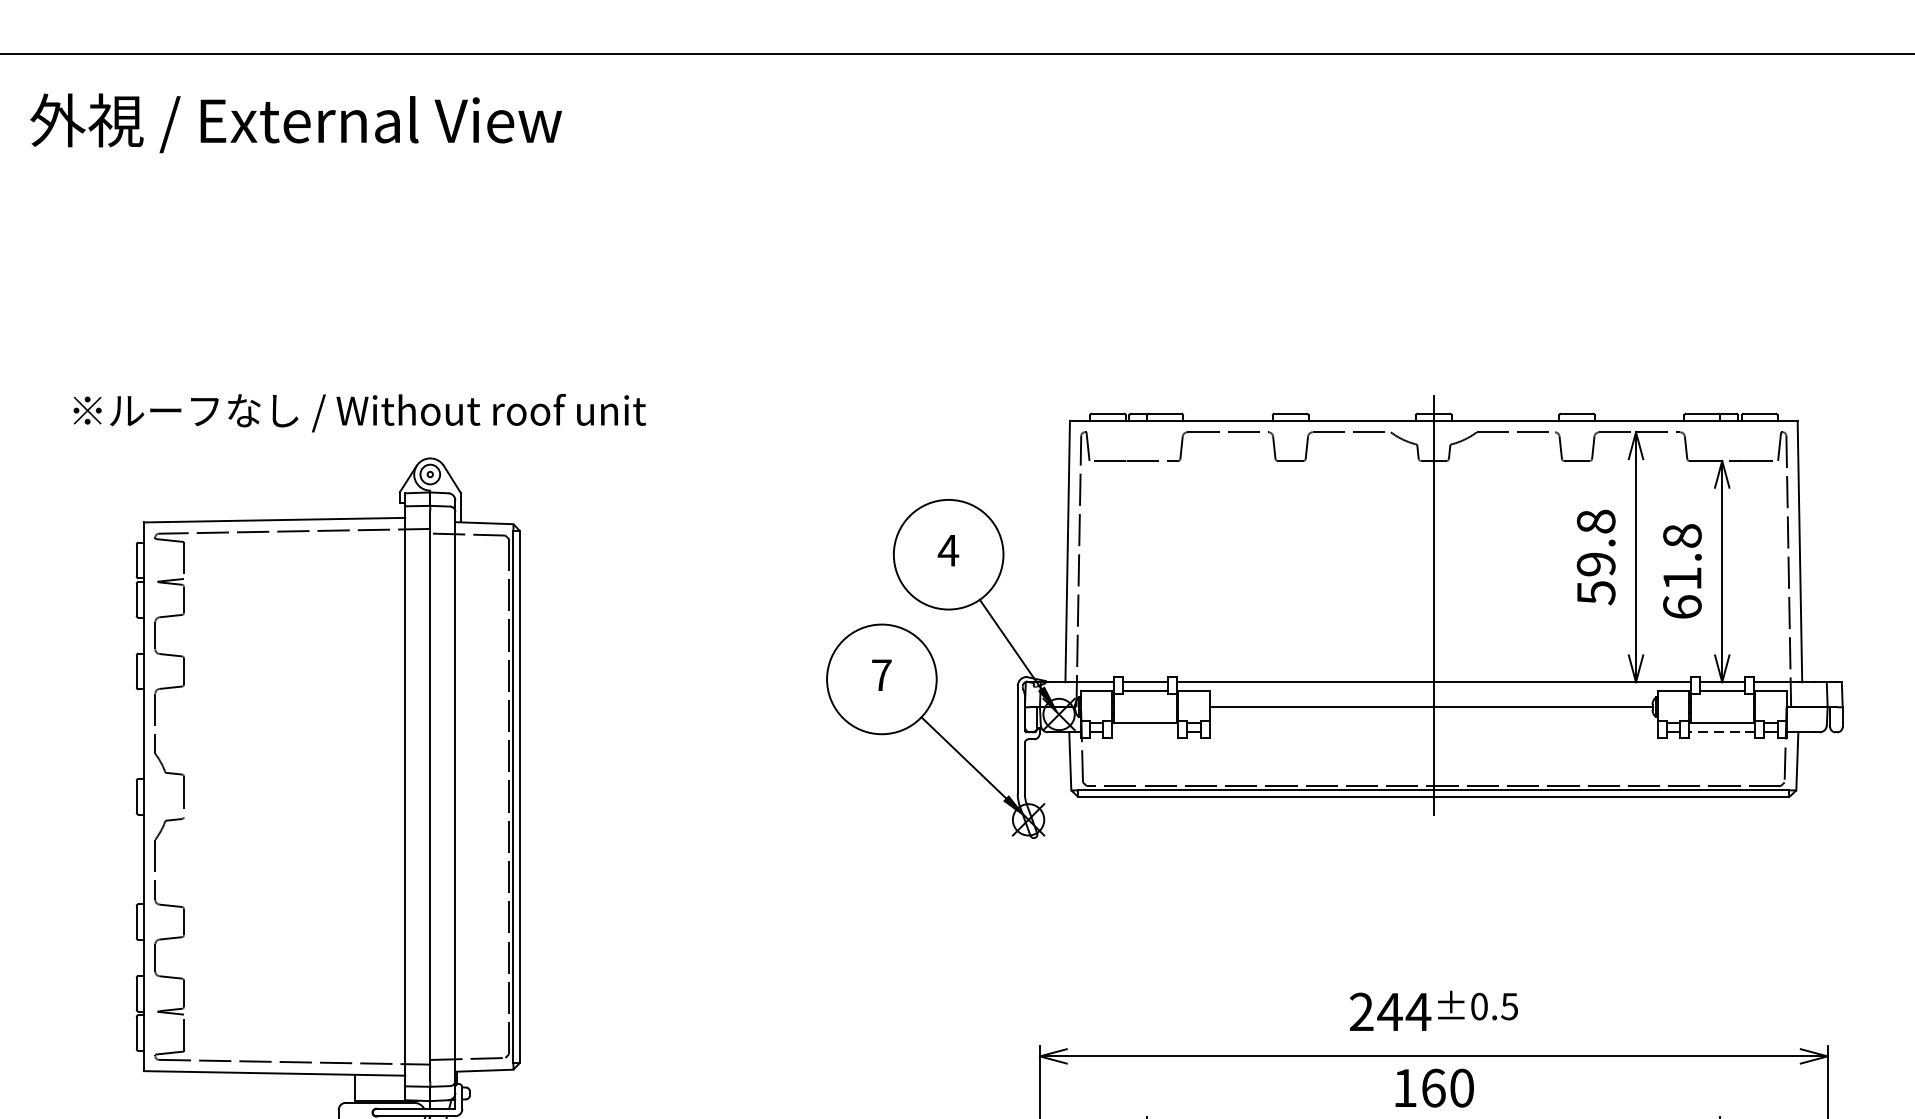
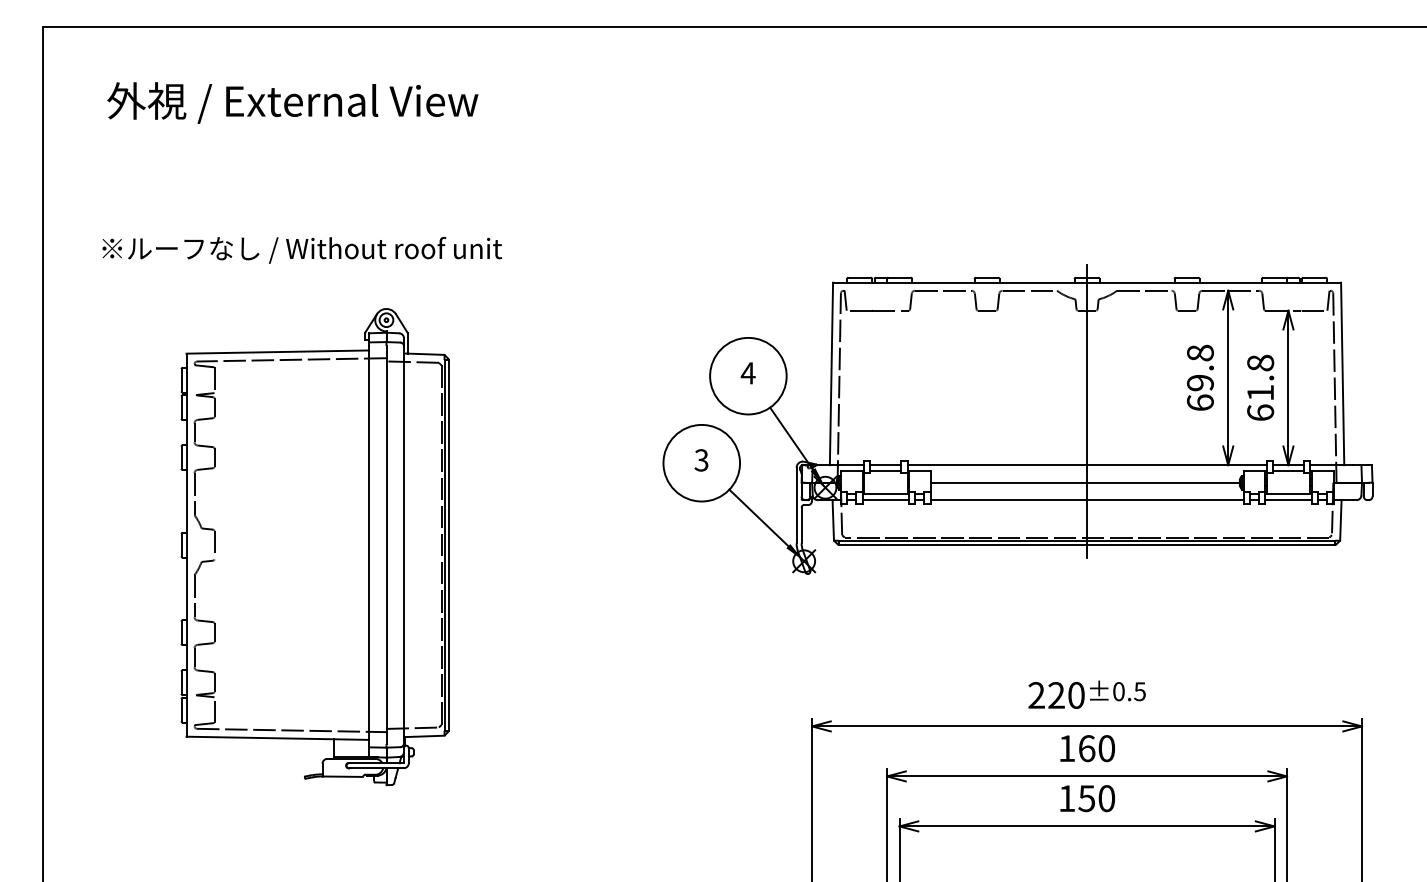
text: (295, 122) -> (292, 102), moved
text: (360, 413) -> (302, 250), moved
text: (1596, 592) -> (1200, 402), 59.8 -> 69.8
text: (881, 675) -> (701, 460), 7 -> 3
line: (1145, 732) -> (885, 500), added
line: (1432, 732) -> (1086, 500), added
line: (1722, 732) -> (1288, 500), dashed -> solid
text: (1404, 1012) -> (1066, 695), 244 -> 220

